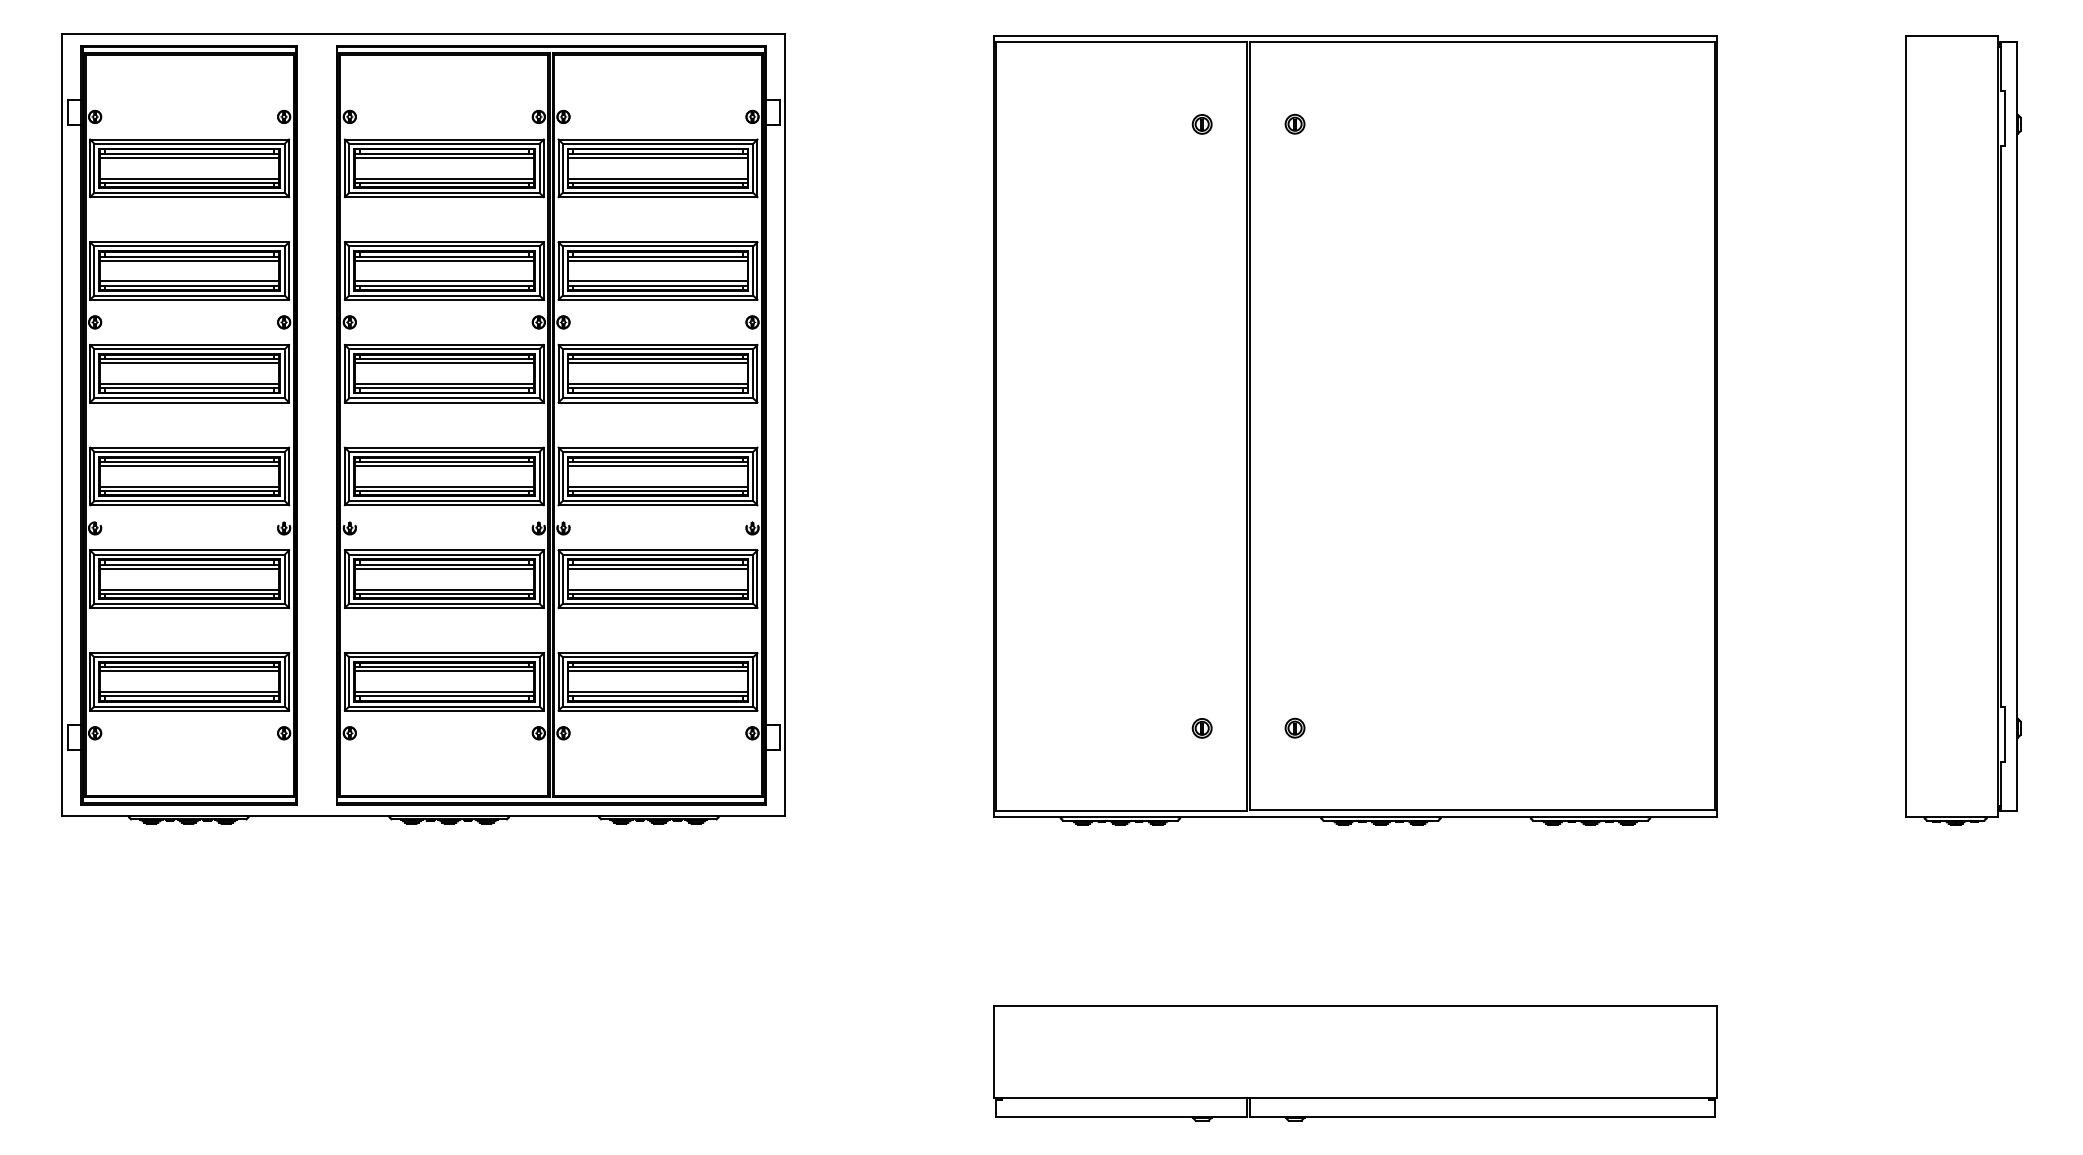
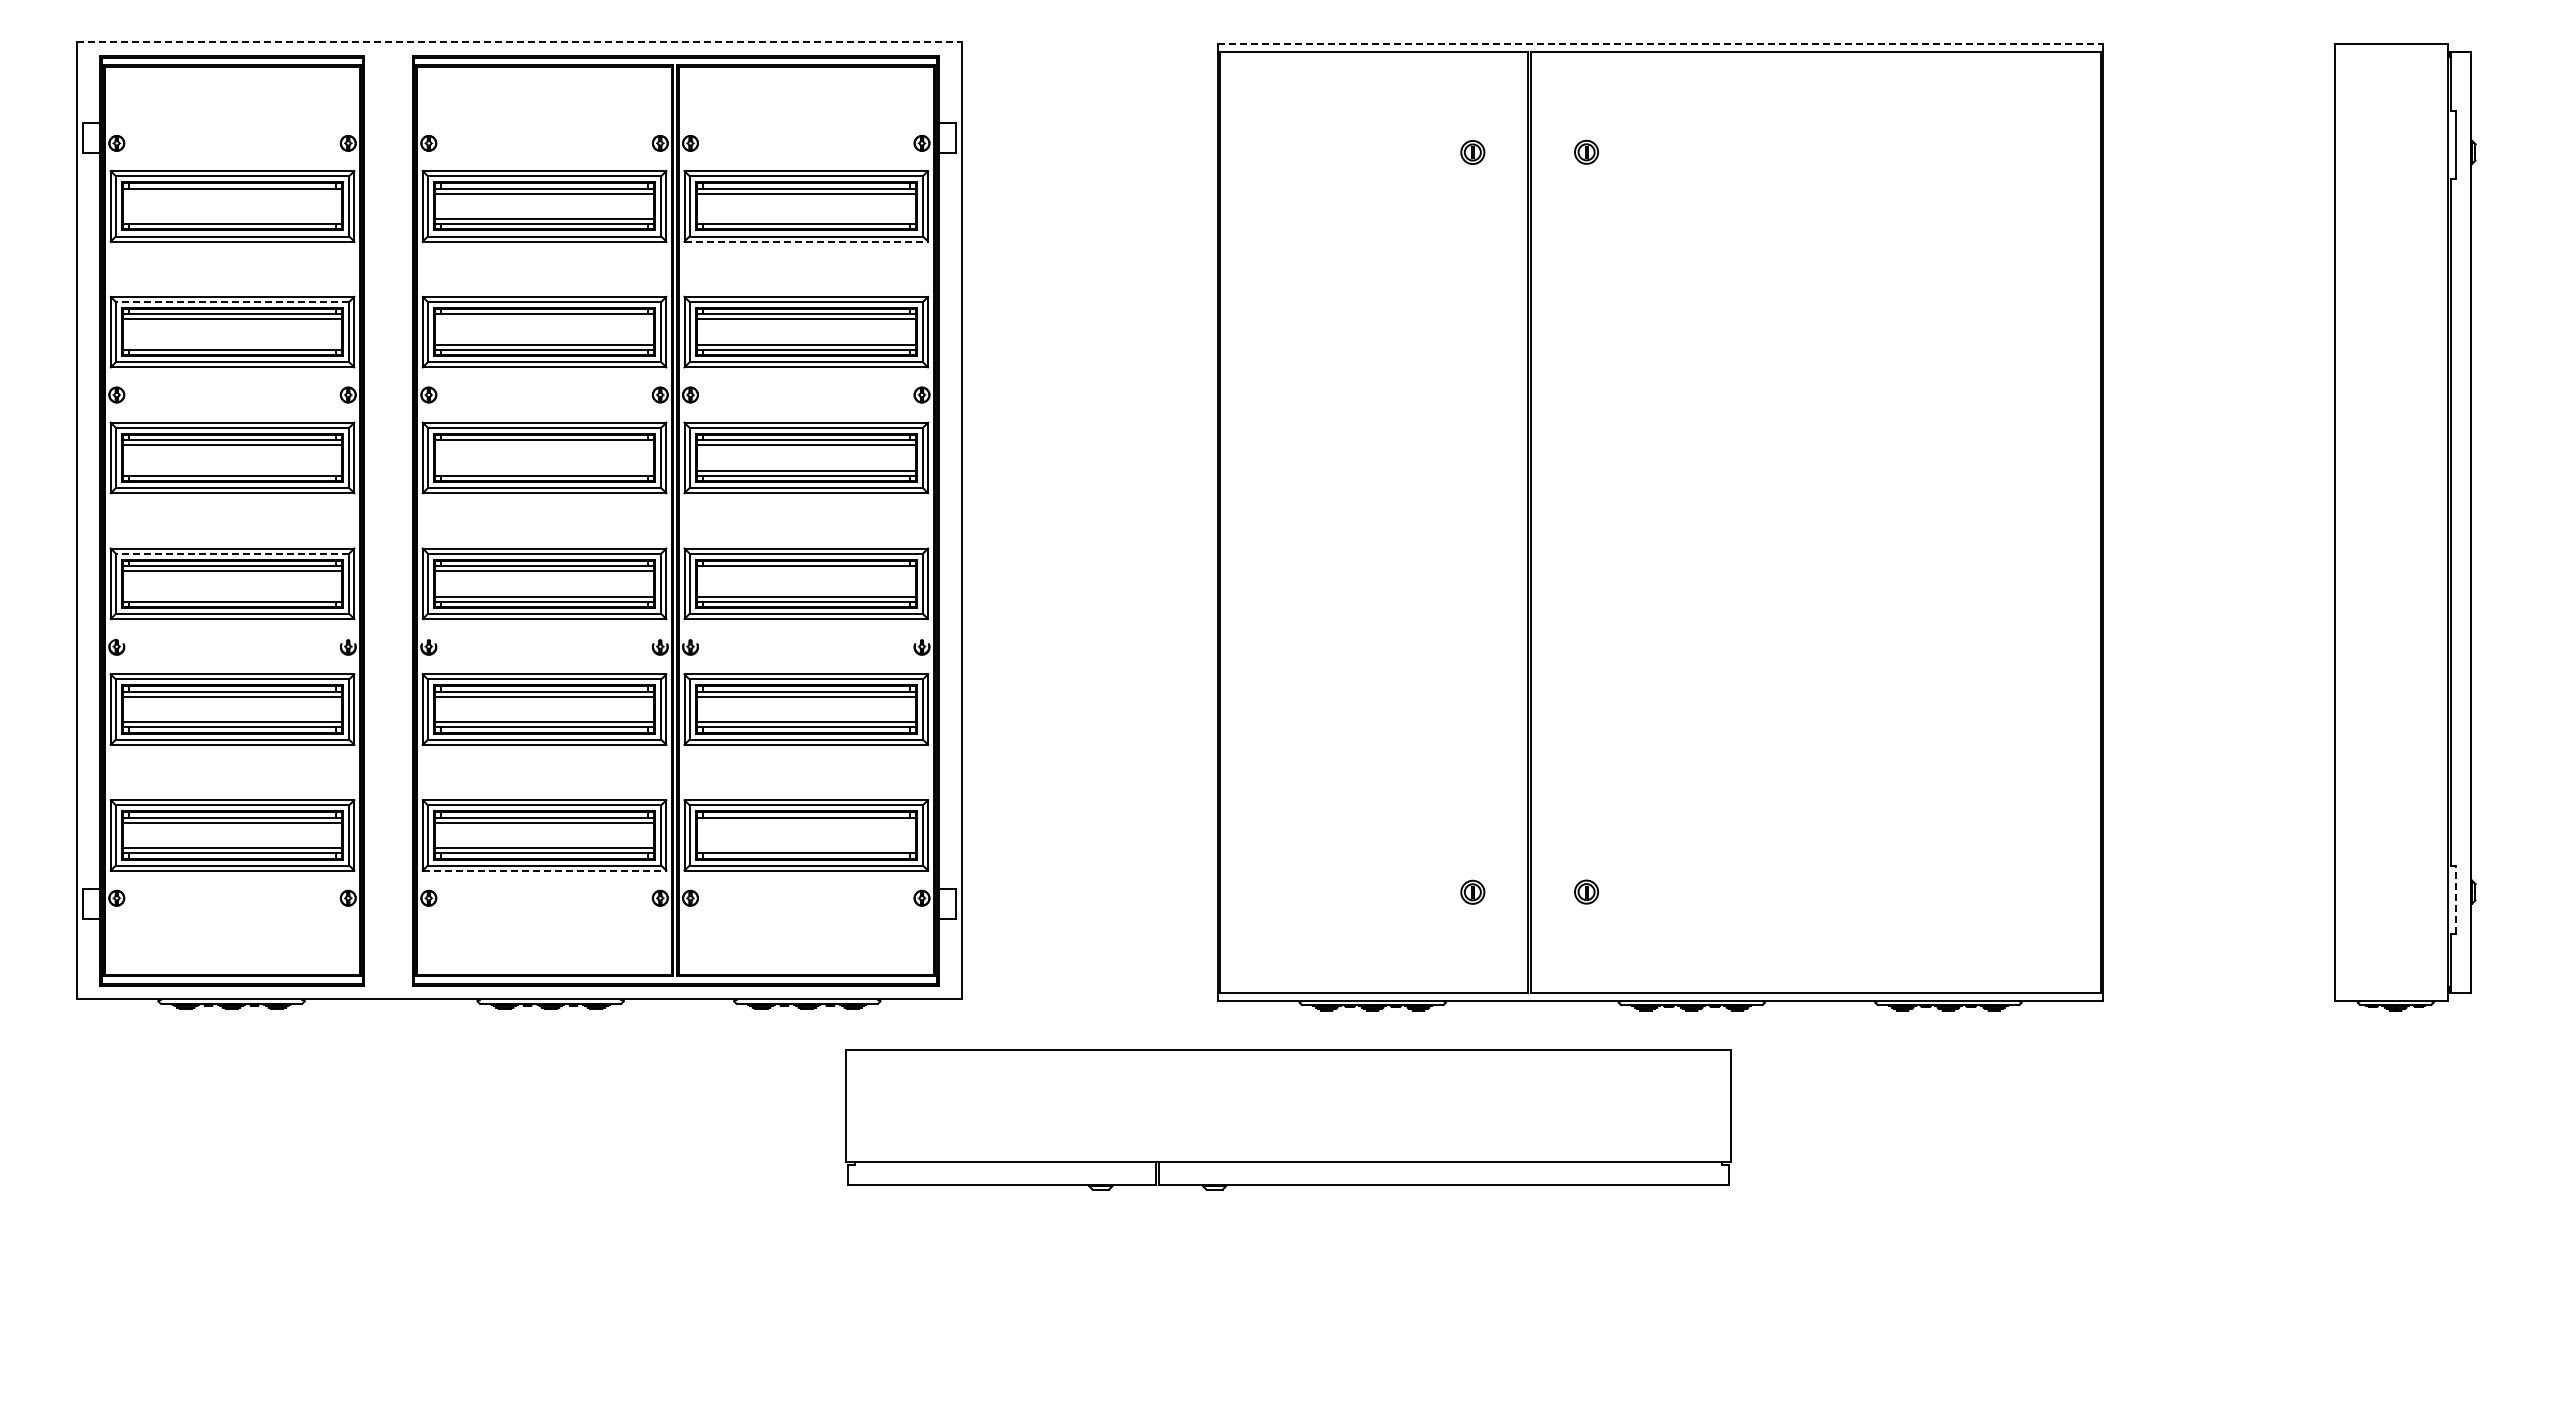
line: (423, 34) -> (519, 42), solid -> dashed
line: (1355, 35) -> (1660, 43), solid -> dashed
line: (189, 157) -> (232, 193), removed
line: (189, 179) -> (232, 219), removed
line: (657, 179) -> (805, 219), removed
line: (658, 197) -> (806, 241), solid -> dashed
line: (189, 246) -> (232, 301), solid -> dashed
line: (444, 260) -> (544, 319), removed
line: (189, 281) -> (232, 344), removed
line: (444, 363) -> (544, 445), removed
line: (189, 384) -> (232, 470), removed
line: (444, 384) -> (544, 470), removed
line: (189, 451) -> (232, 553), solid -> dashed
line: (657, 465) -> (805, 570), removed
line: (189, 486) -> (232, 596), removed
line: (657, 671) -> (805, 822), removed
line: (657, 692) -> (805, 848), removed
line: (444, 710) -> (544, 870), solid -> dashed
line: (2004, 734) -> (2455, 899), solid -> dashed
part: (1355, 1063) -> (1288, 1119), moved

